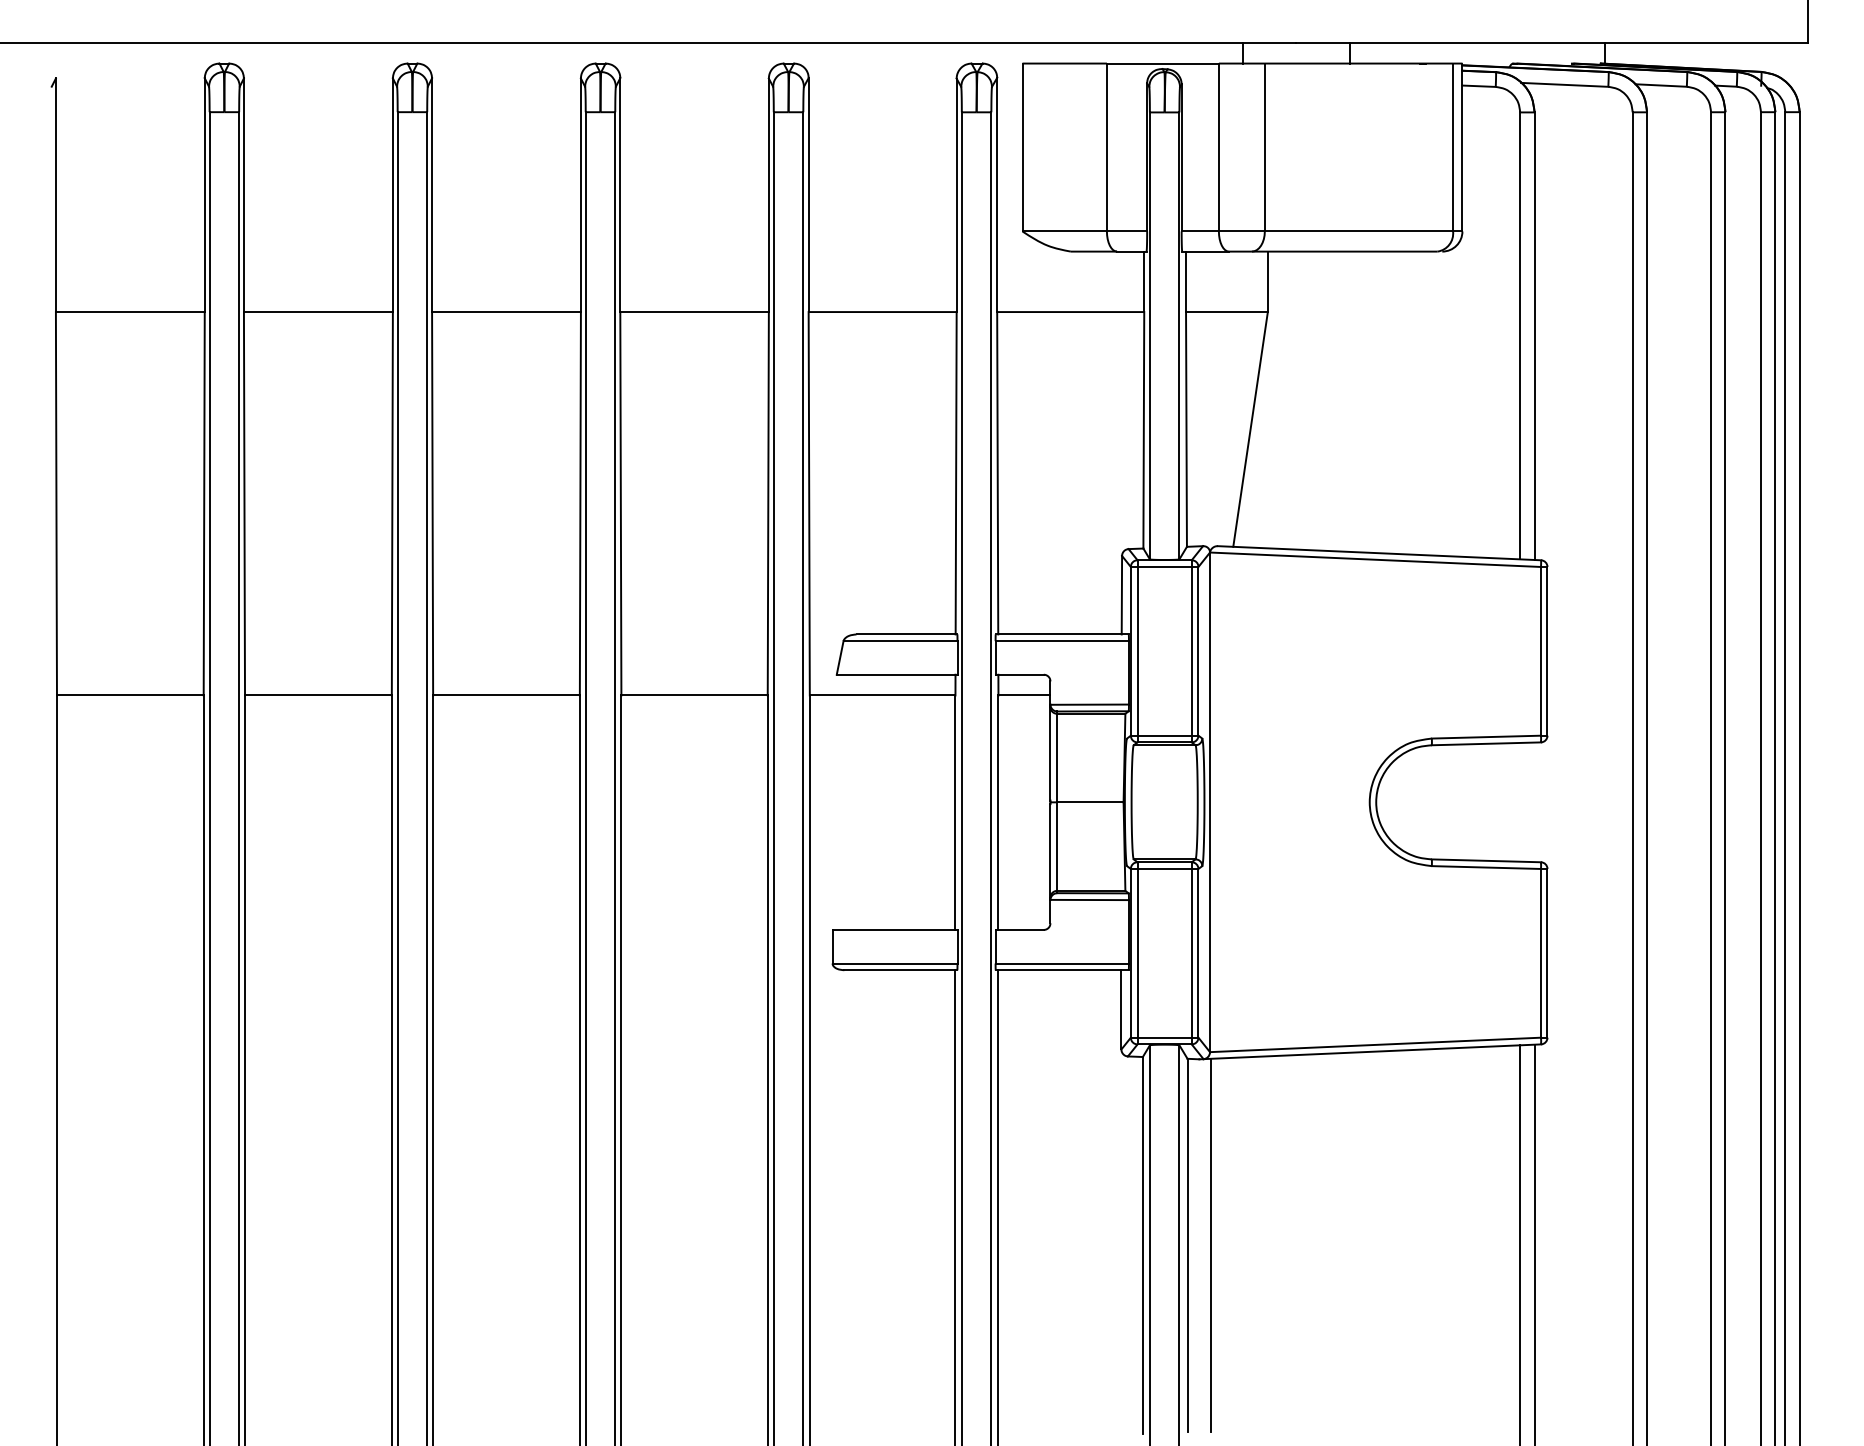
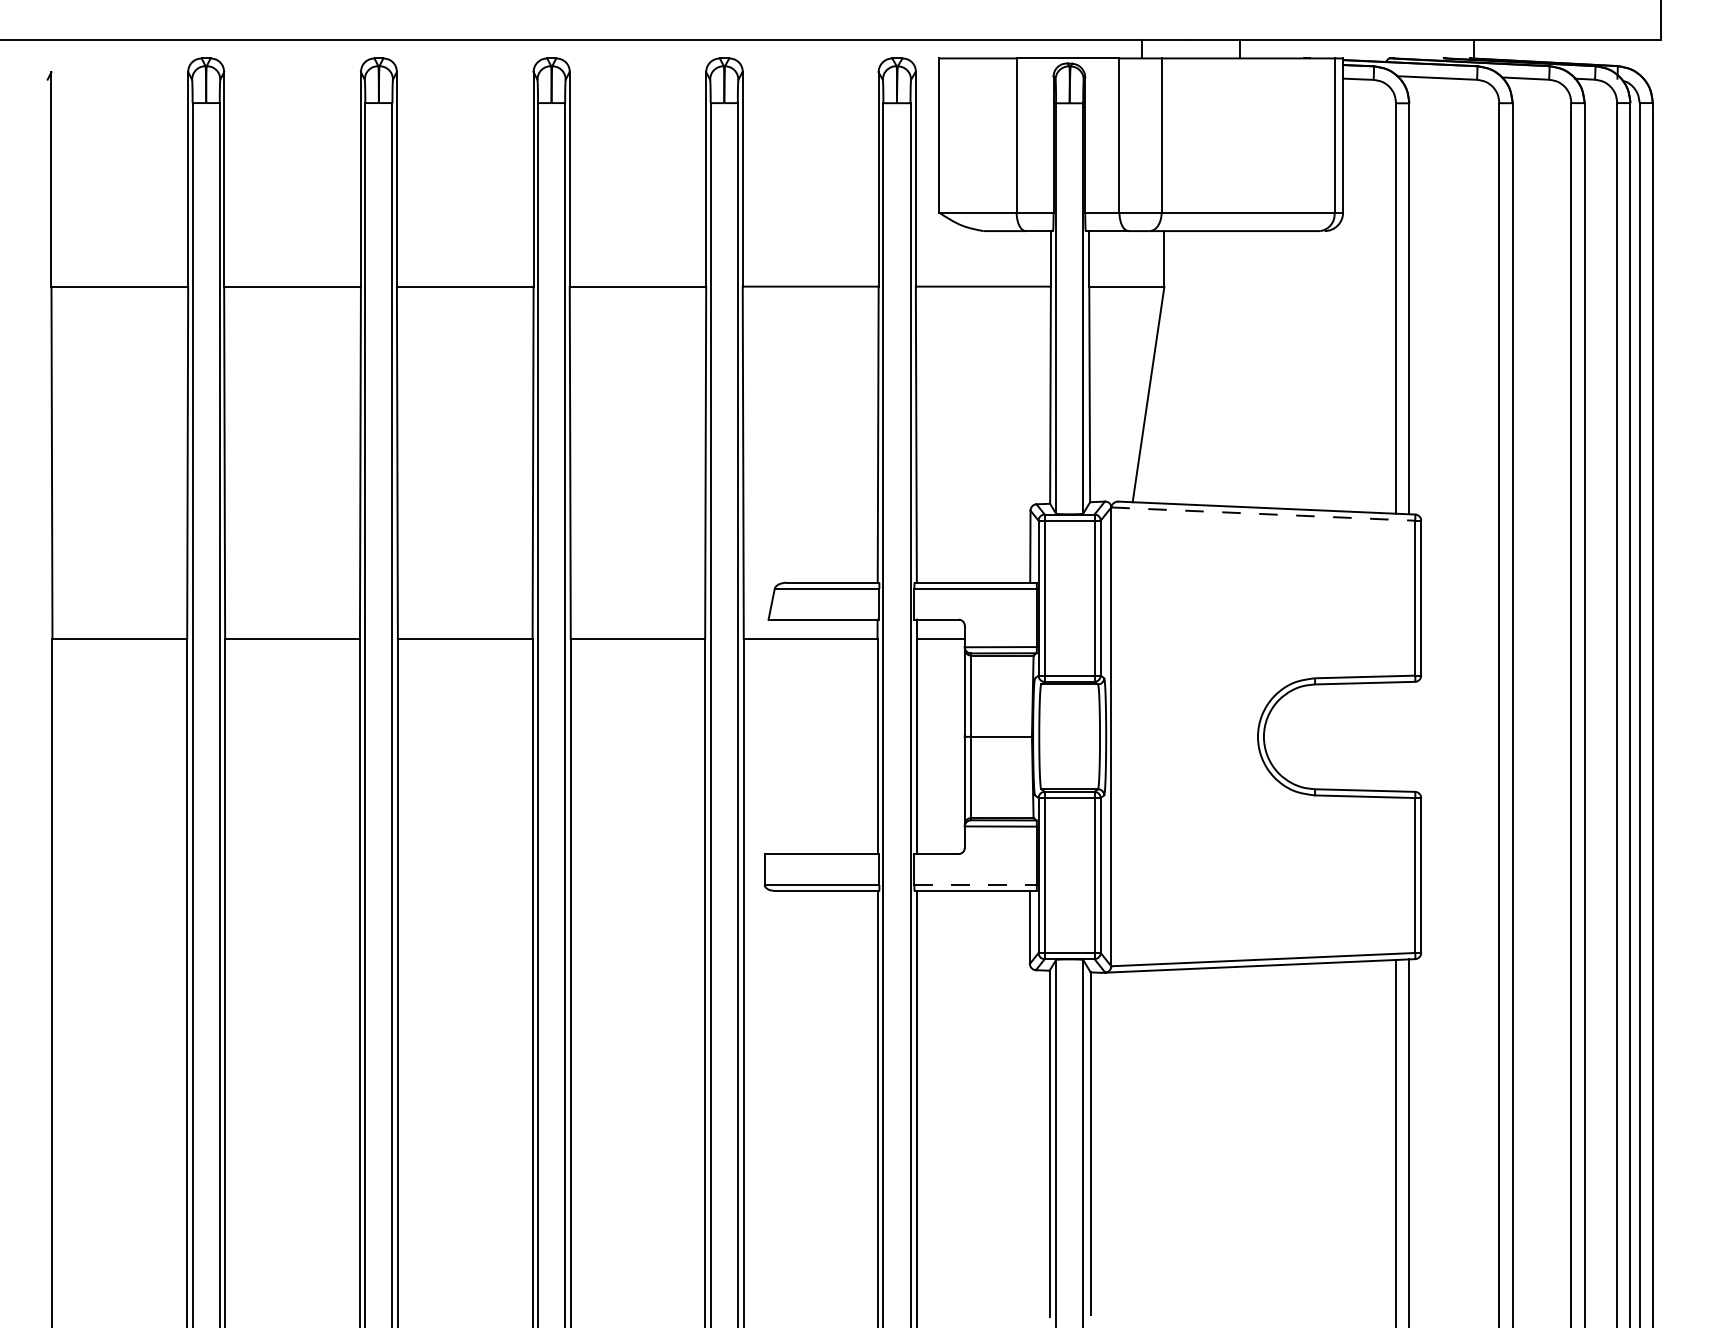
line: (1375, 559) -> (1263, 513), solid -> dashed
line: (1062, 963) -> (975, 884), solid -> dashed
line: (1211, 1245) -> (1112, 1143), removed

